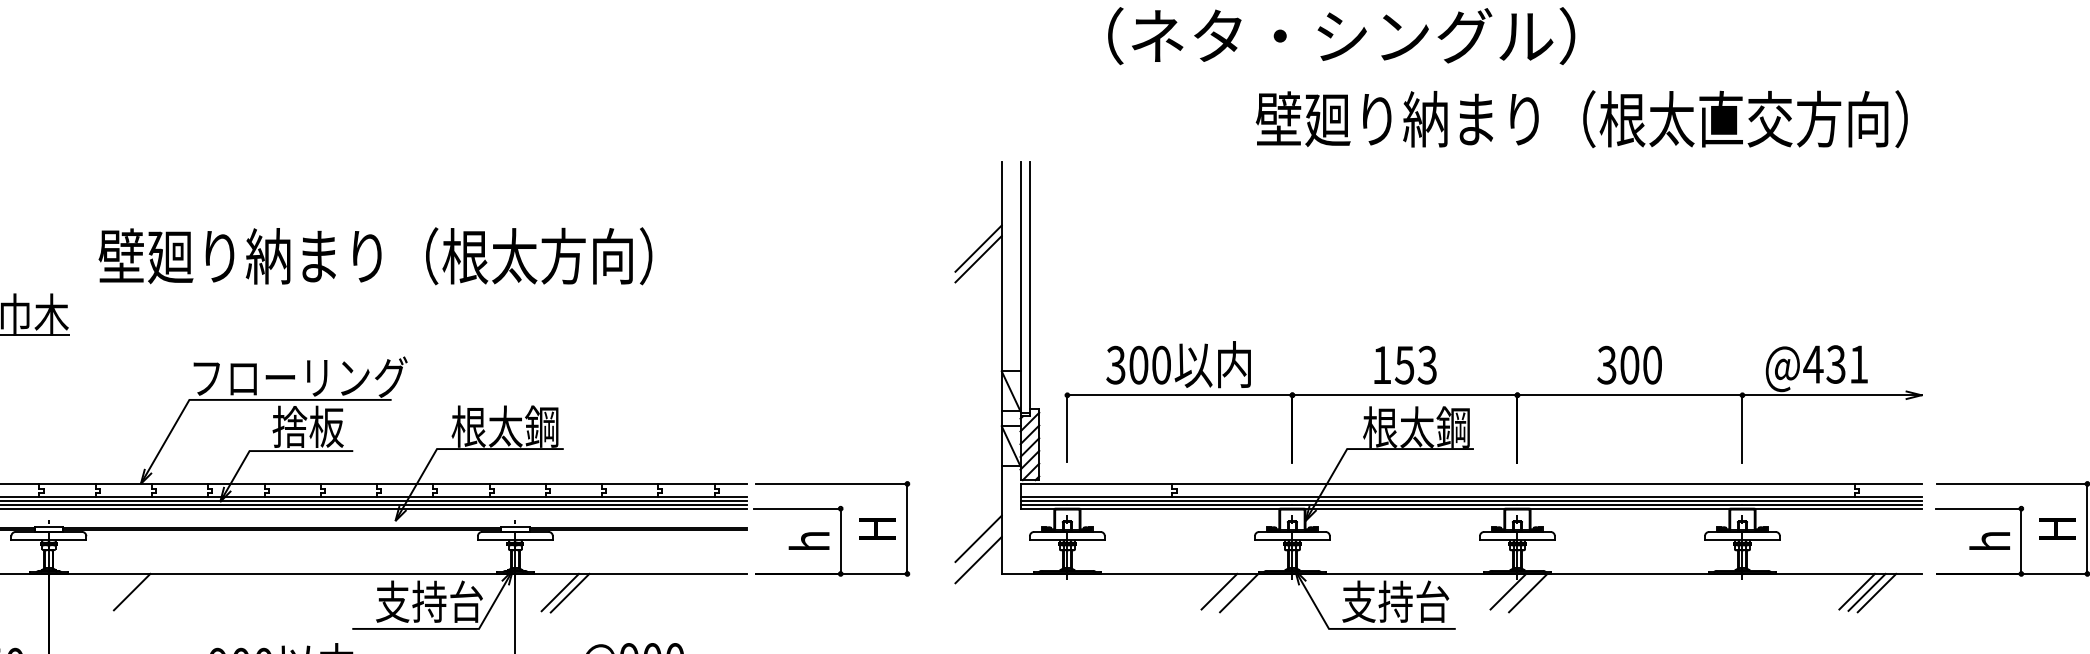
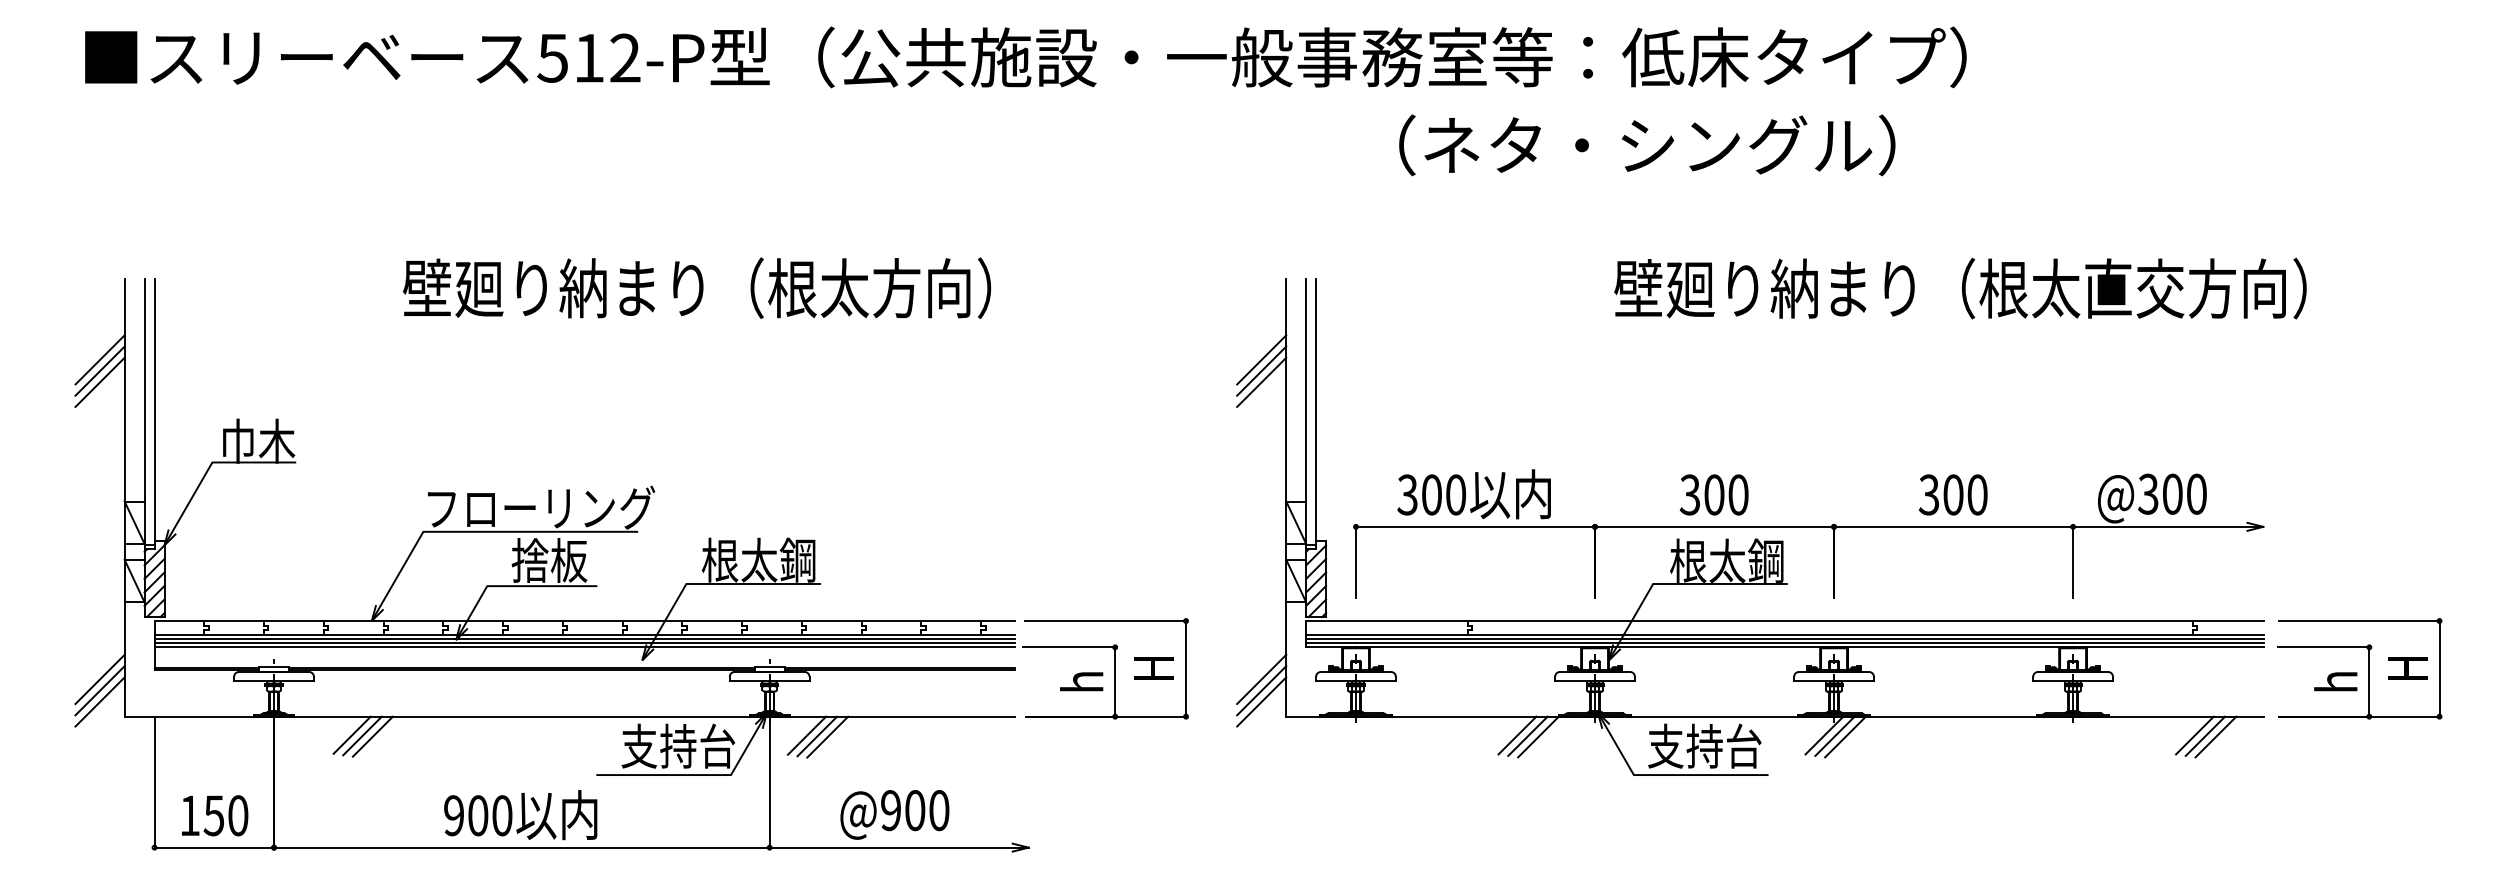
text: (1581, 119) -> (1960, 288), moved
line: (978, 237) -> (1261, 359), added
text: (375, 255) -> (697, 287), moved
text: (1835, 363) -> (2171, 493), @431 -> @300
text: (1403, 364) -> (1713, 494), 153 -> 300
line: (978, 549) -> (1261, 690), added
line: (121, 590) -> (351, 734), added
line: (550, 591) -> (806, 735), added
line: (1228, 591) -> (1527, 735), added
line: (1517, 591) -> (1834, 735), added
line: (141, 592) -> (372, 736), added

